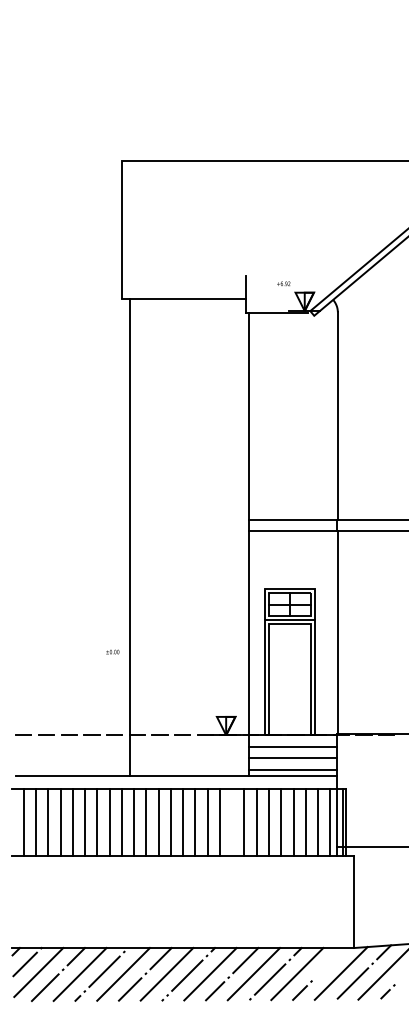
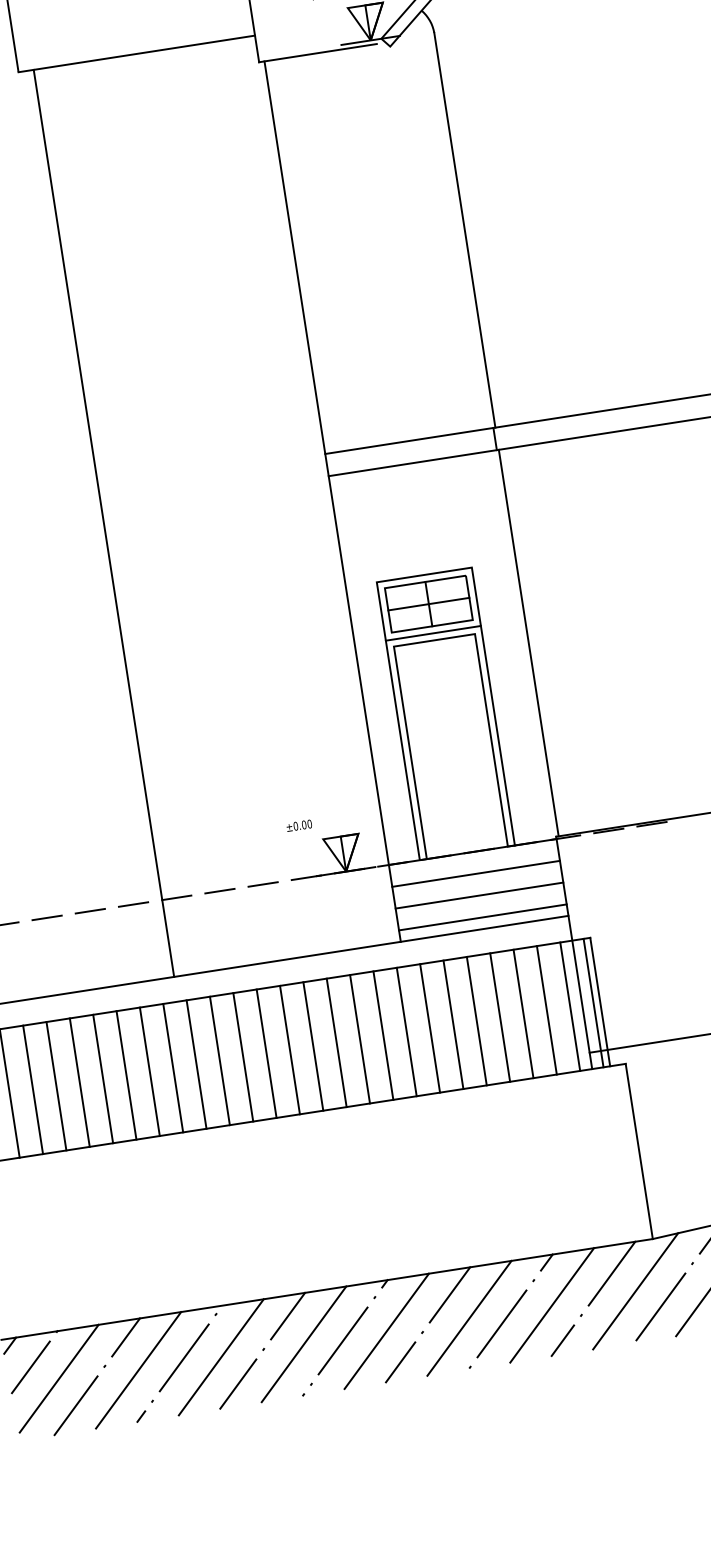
text: (112, 651) -> (298, 824), moved
line: (232, 822) -> (383, 1035), added
line: (330, 962) -> (611, 1273), added

